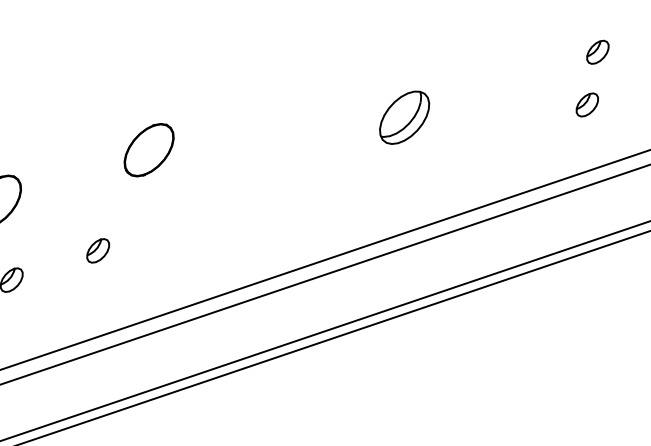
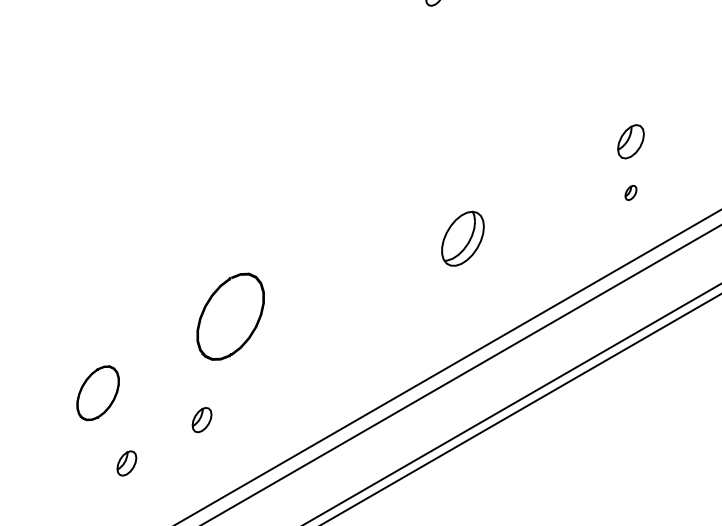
part: (597, 51) -> (630, 141), size x1.4
part: (586, 104) -> (630, 192), size x0.6
part: (148, 149) -> (230, 316), size x1.6

